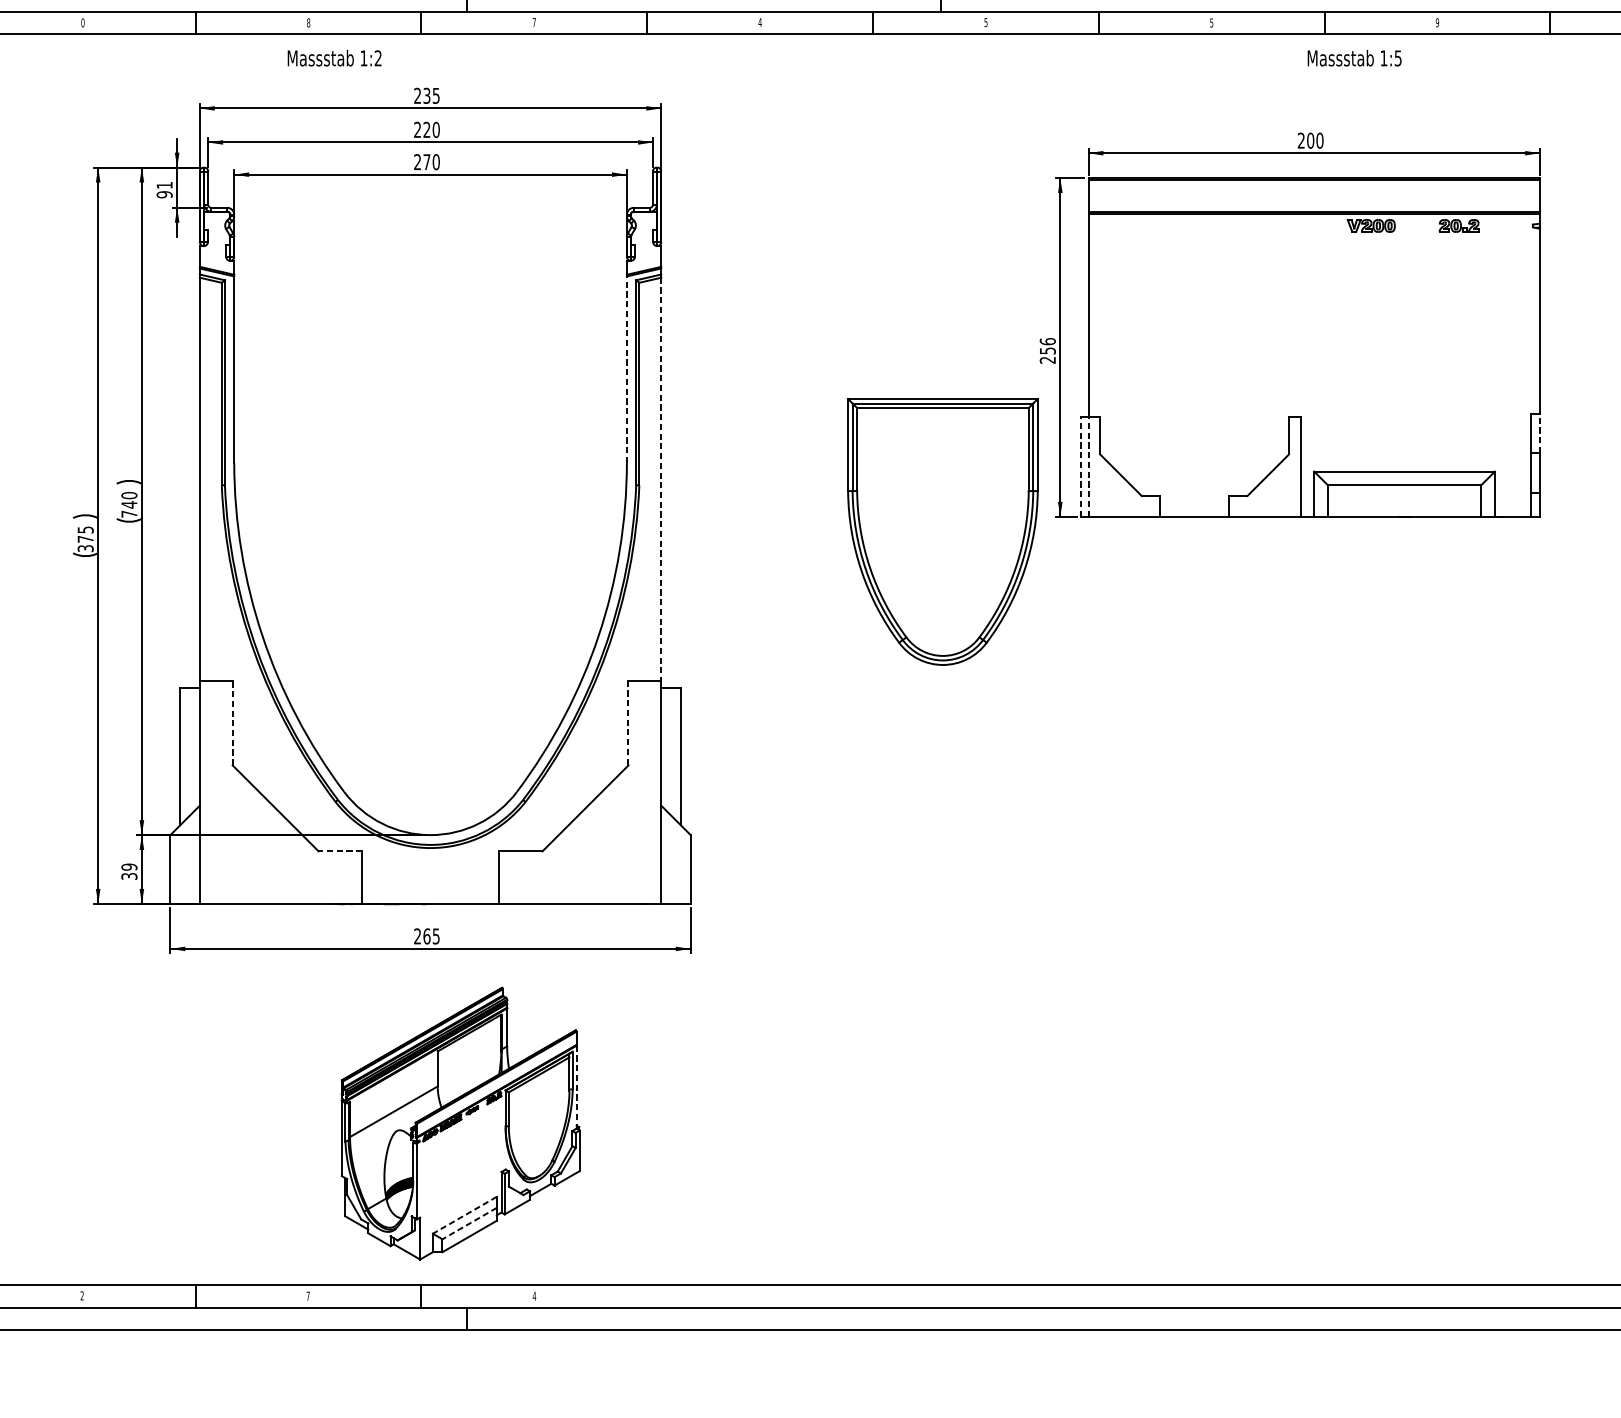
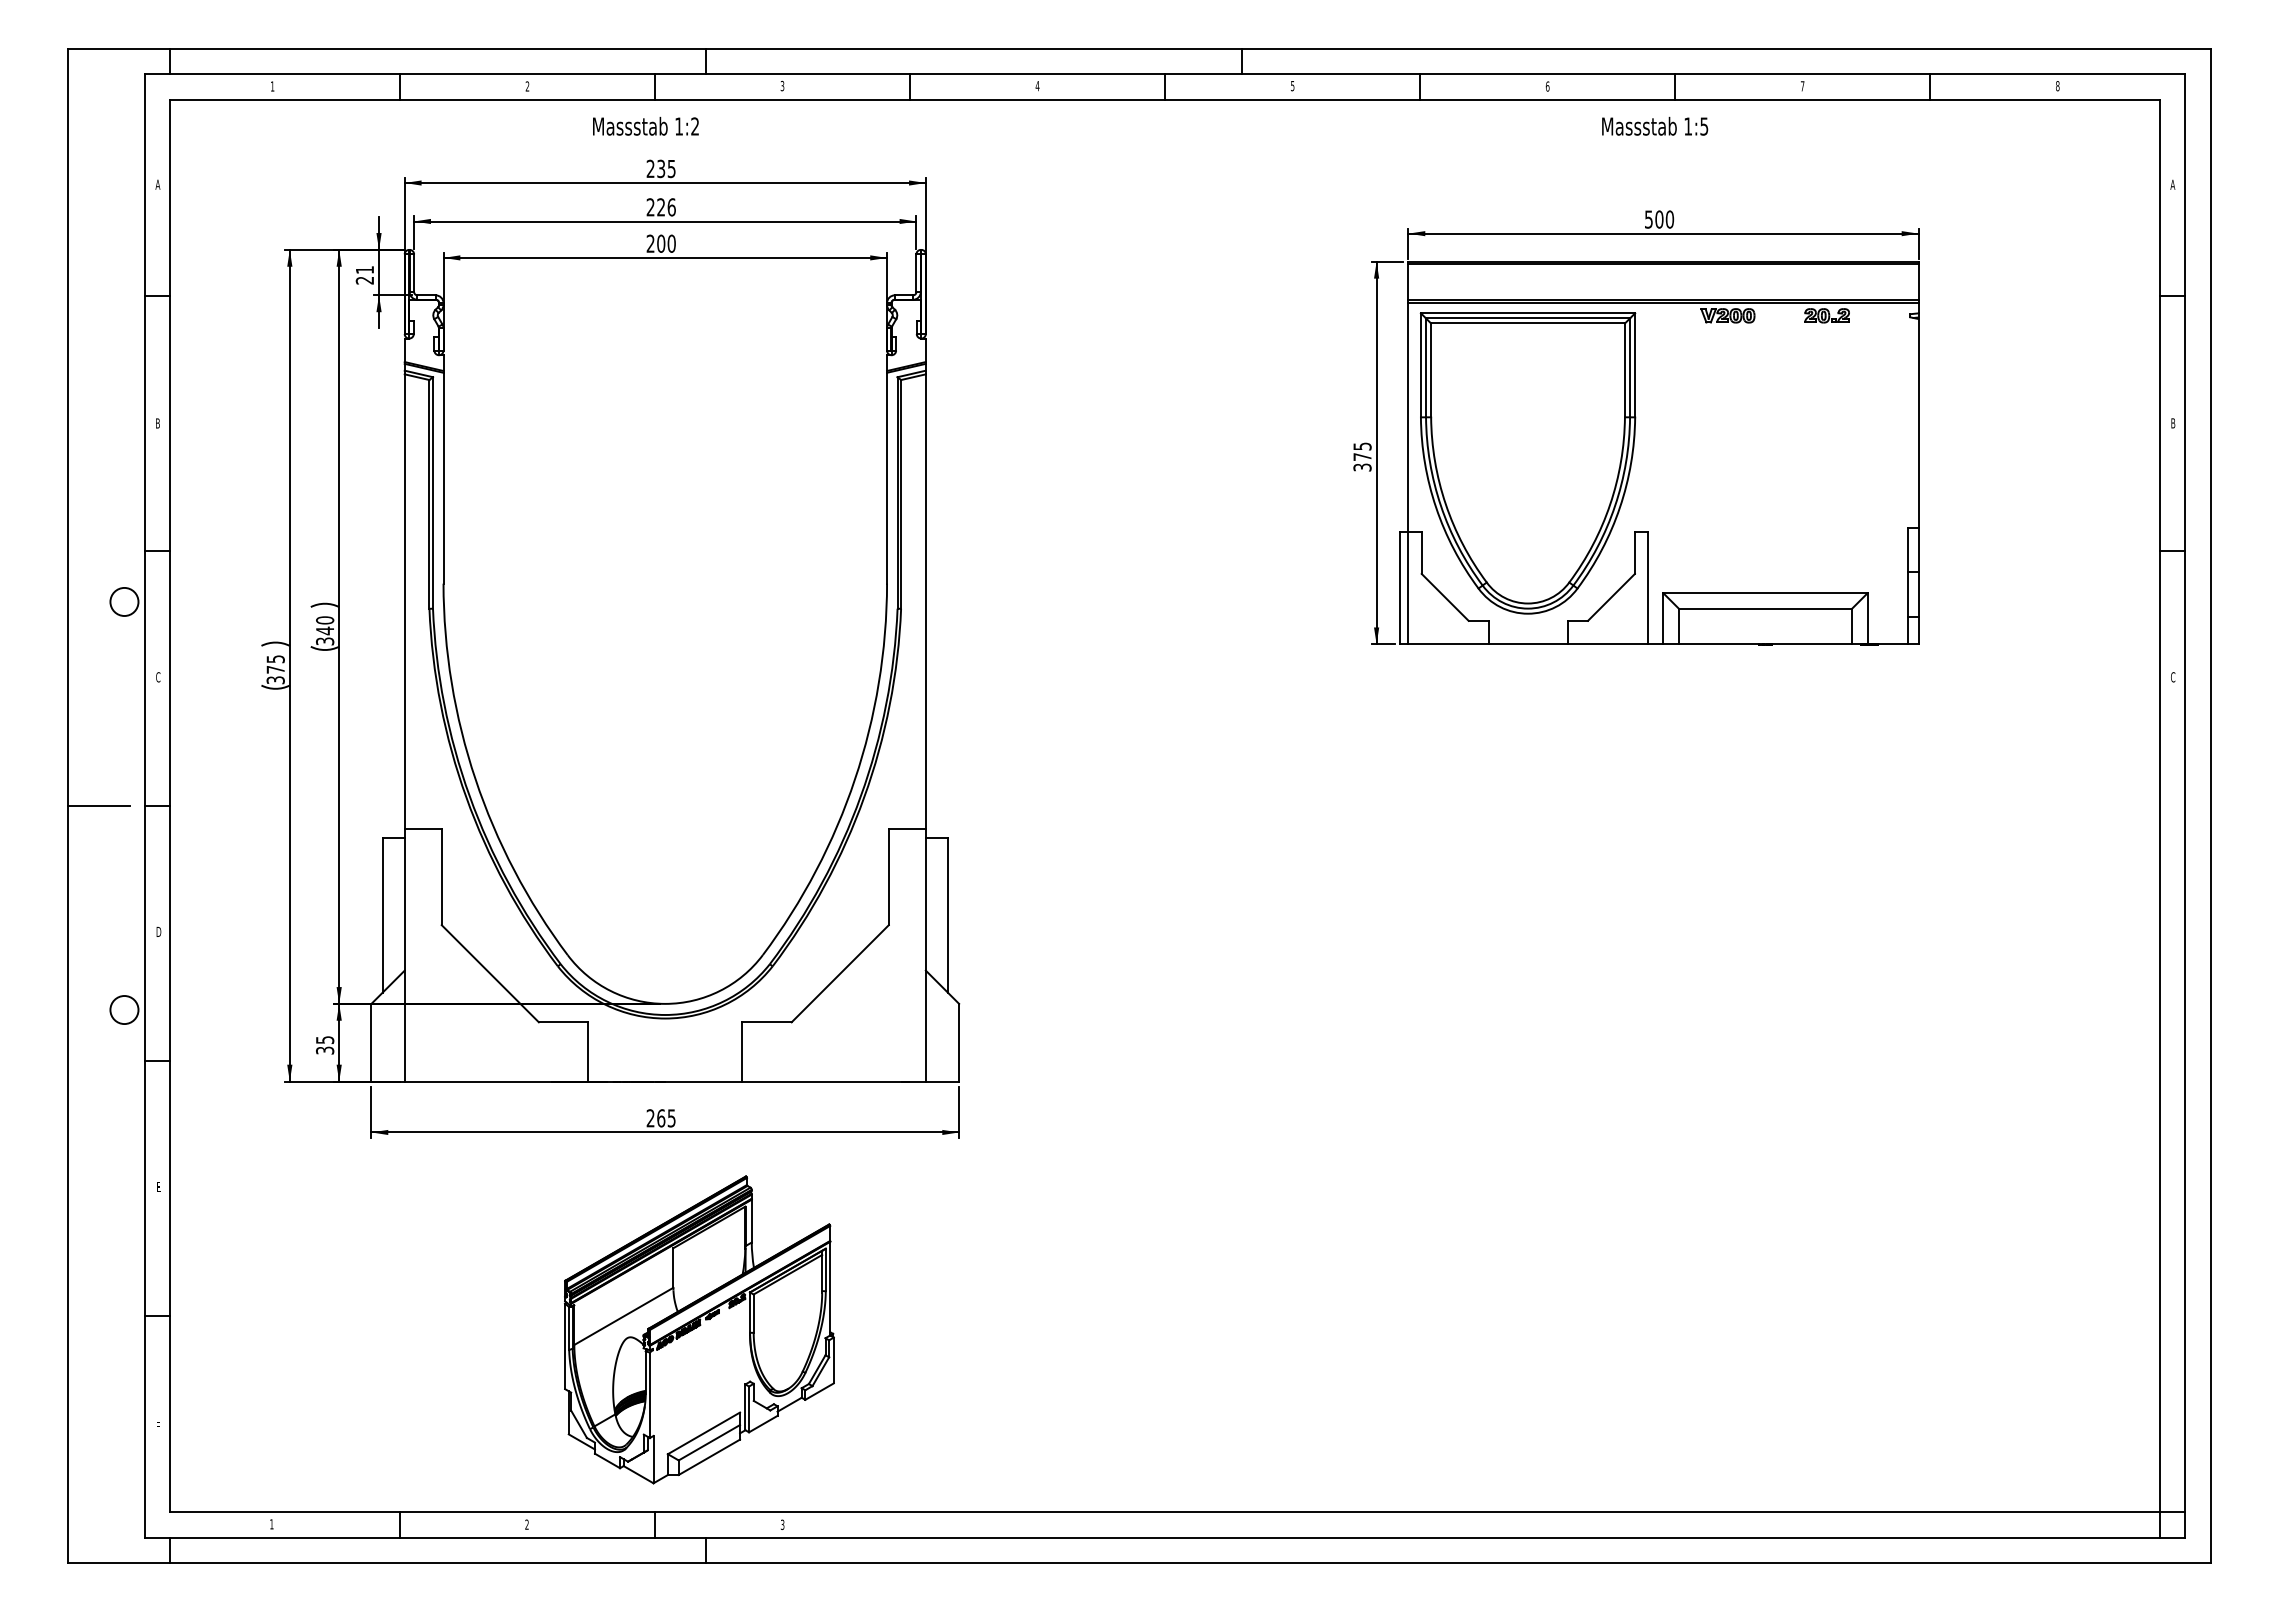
text: (82, 22) -> (272, 86), 0 -> 1
text: (308, 22) -> (527, 86), 8 -> 2
text: (534, 22) -> (782, 85), 7 -> 3
text: (1211, 22) -> (1547, 86), 5 -> 6
text: (1437, 22) -> (1802, 86), 9 -> 7
text: (334, 57) -> (645, 125), moved
text: (1355, 57) -> (1655, 125), moved
text: (436, 130) -> (671, 207), 220 -> 226
text: (1301, 140) -> (1648, 219), 200 -> 500
text: (427, 161) -> (661, 243), 270 -> 200
text: (165, 194) -> (365, 280), 91 -> 21
text: (1047, 350) -> (1362, 456), 256 -> 375
line: (627, 369) -> (887, 477), dashed -> solid
line: (1540, 432) -> (1918, 549), dashed -> solid
line: (1081, 466) -> (1400, 587), dashed -> solid
line: (1088, 466) -> (1408, 587), dashed -> solid
line: (660, 478) -> (925, 601), dashed -> solid
text: (129, 514) -> (325, 641), 740 -> 340
part: (942, 531) -> (1527, 463), moved
line: (232, 723) -> (441, 877), dashed -> solid
line: (628, 723) -> (888, 877), dashed -> solid
line: (340, 851) -> (563, 1022), dashed -> solid
text: (128, 867) -> (324, 1040), 39 -> 35
line: (576, 1087) -> (830, 1288), dashed -> solid
line: (464, 1215) -> (703, 1433), dashed -> solid
line: (468, 1223) -> (708, 1442), dashed -> solid
text: (81, 1295) -> (271, 1524), 2 -> 1
text: (307, 1295) -> (526, 1524), 7 -> 2
text: (534, 1295) -> (782, 1524), 4 -> 3

